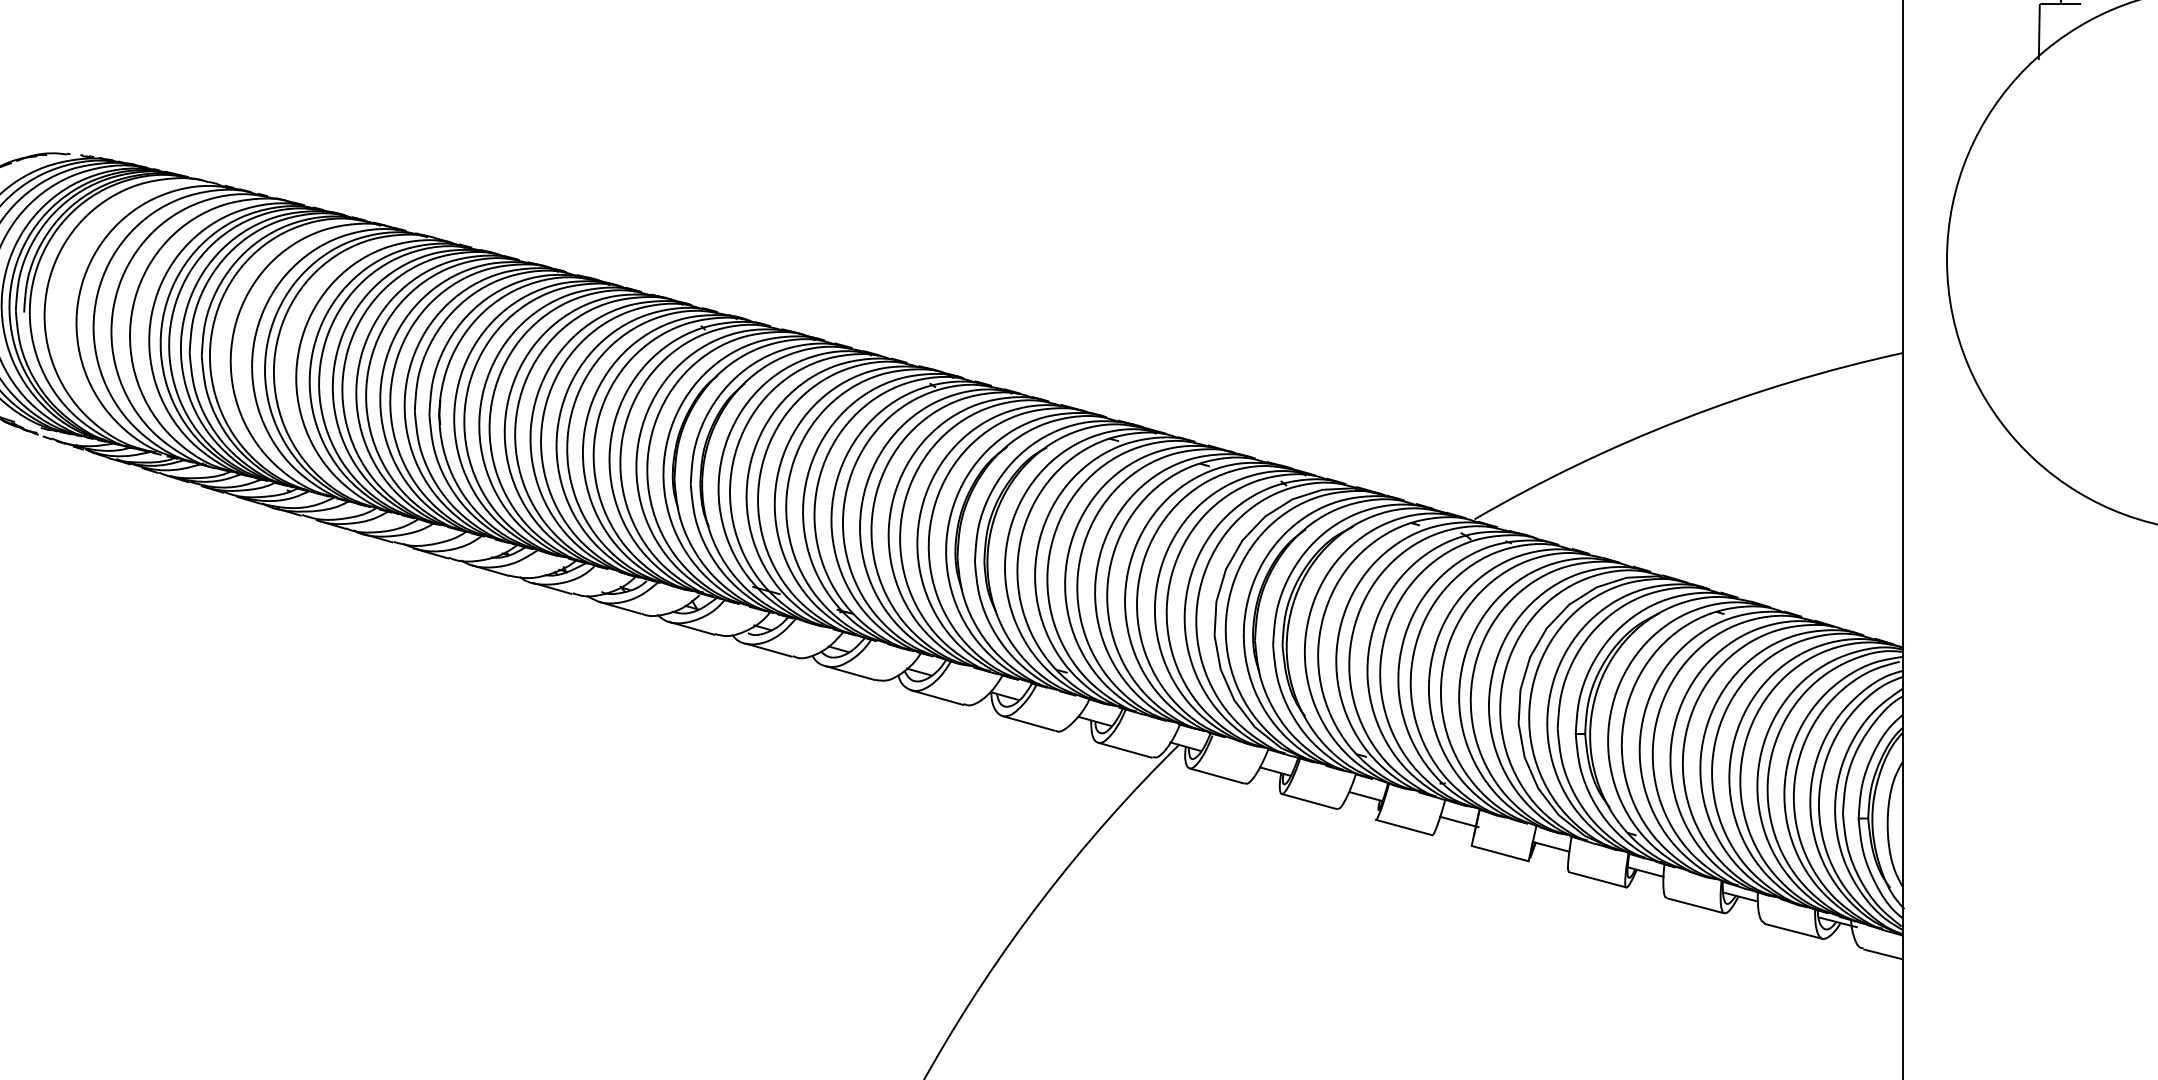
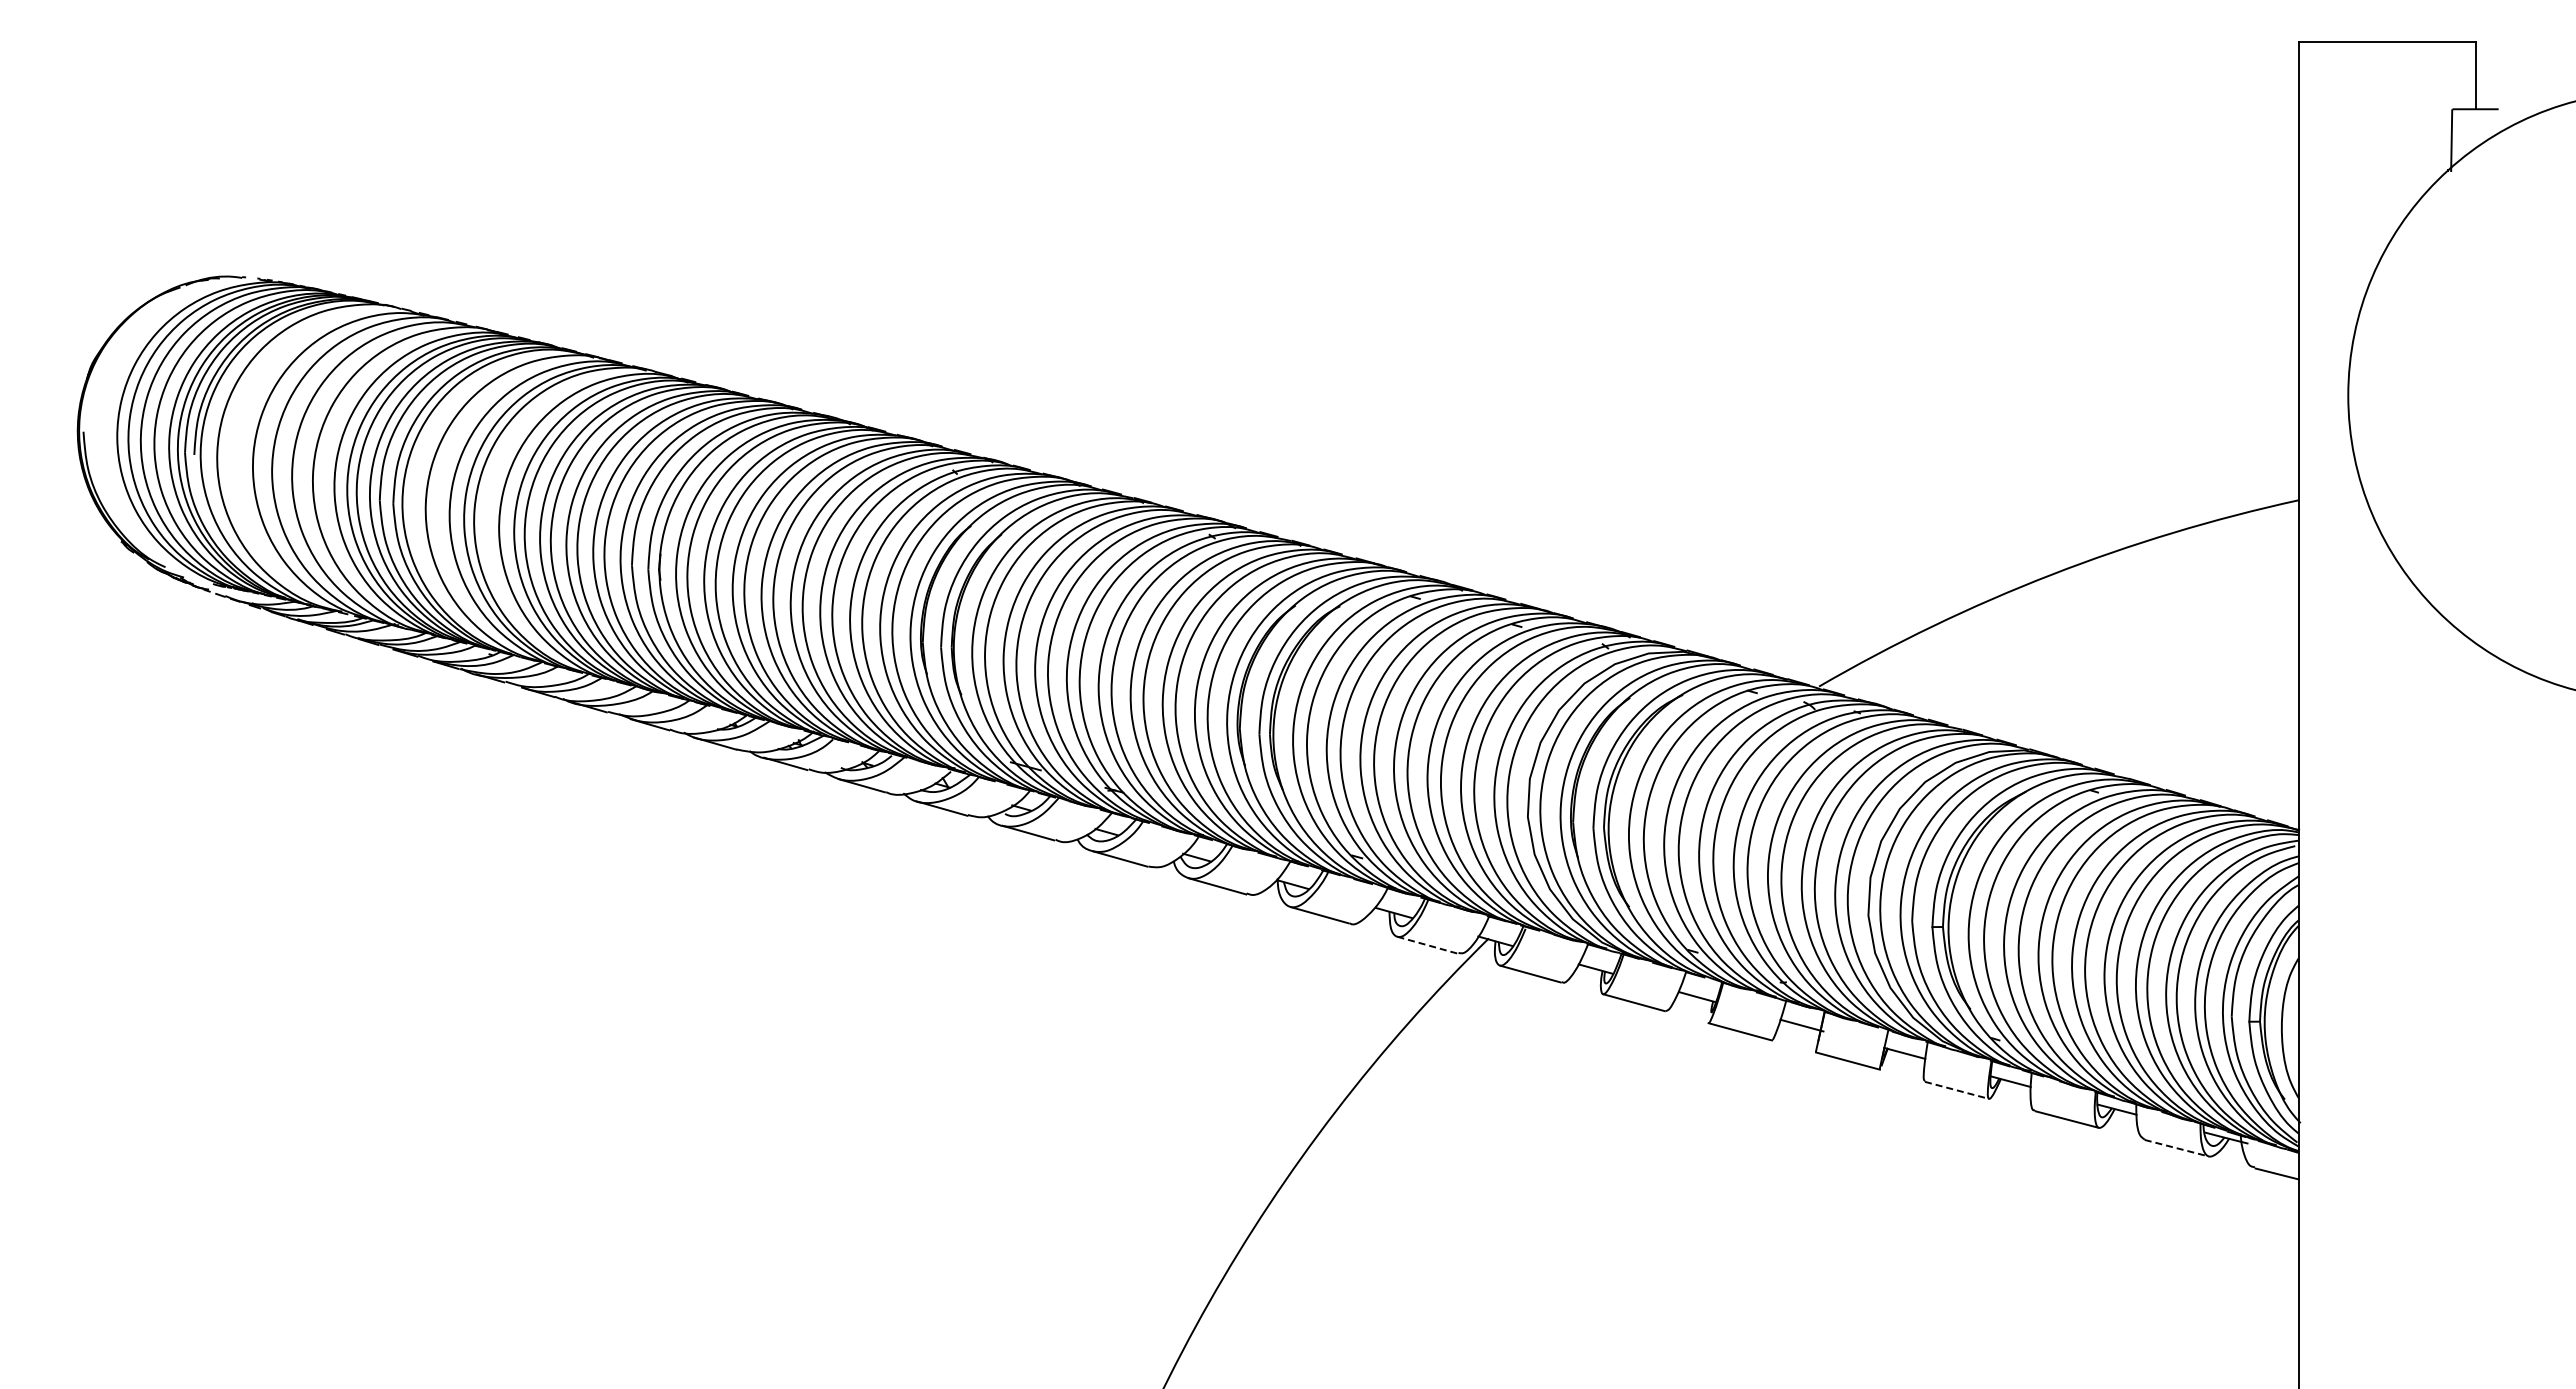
line: (1125, 750) -> (1427, 945), solid -> dashed
line: (1598, 879) -> (1957, 1090), solid -> dashed
line: (1794, 931) -> (2177, 1148), solid -> dashed

